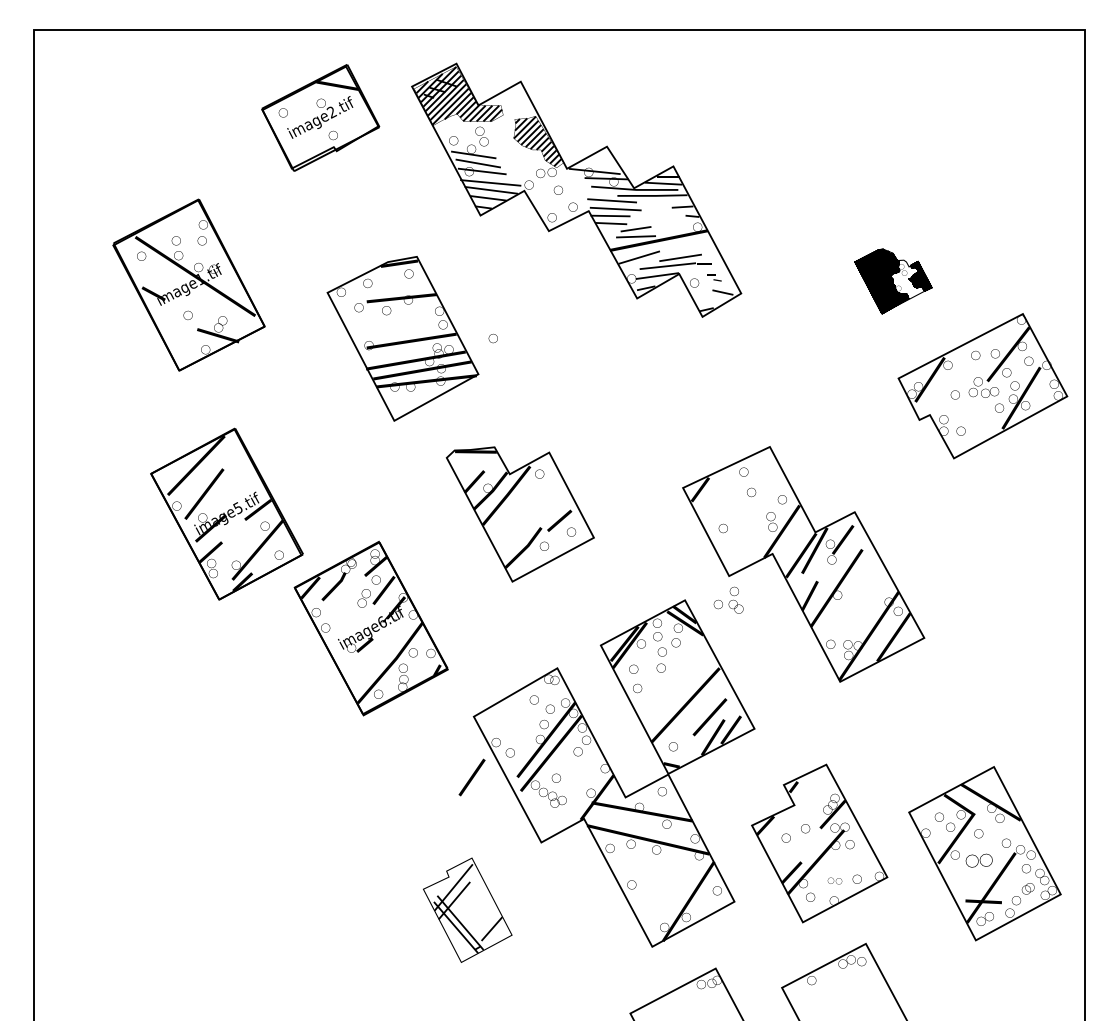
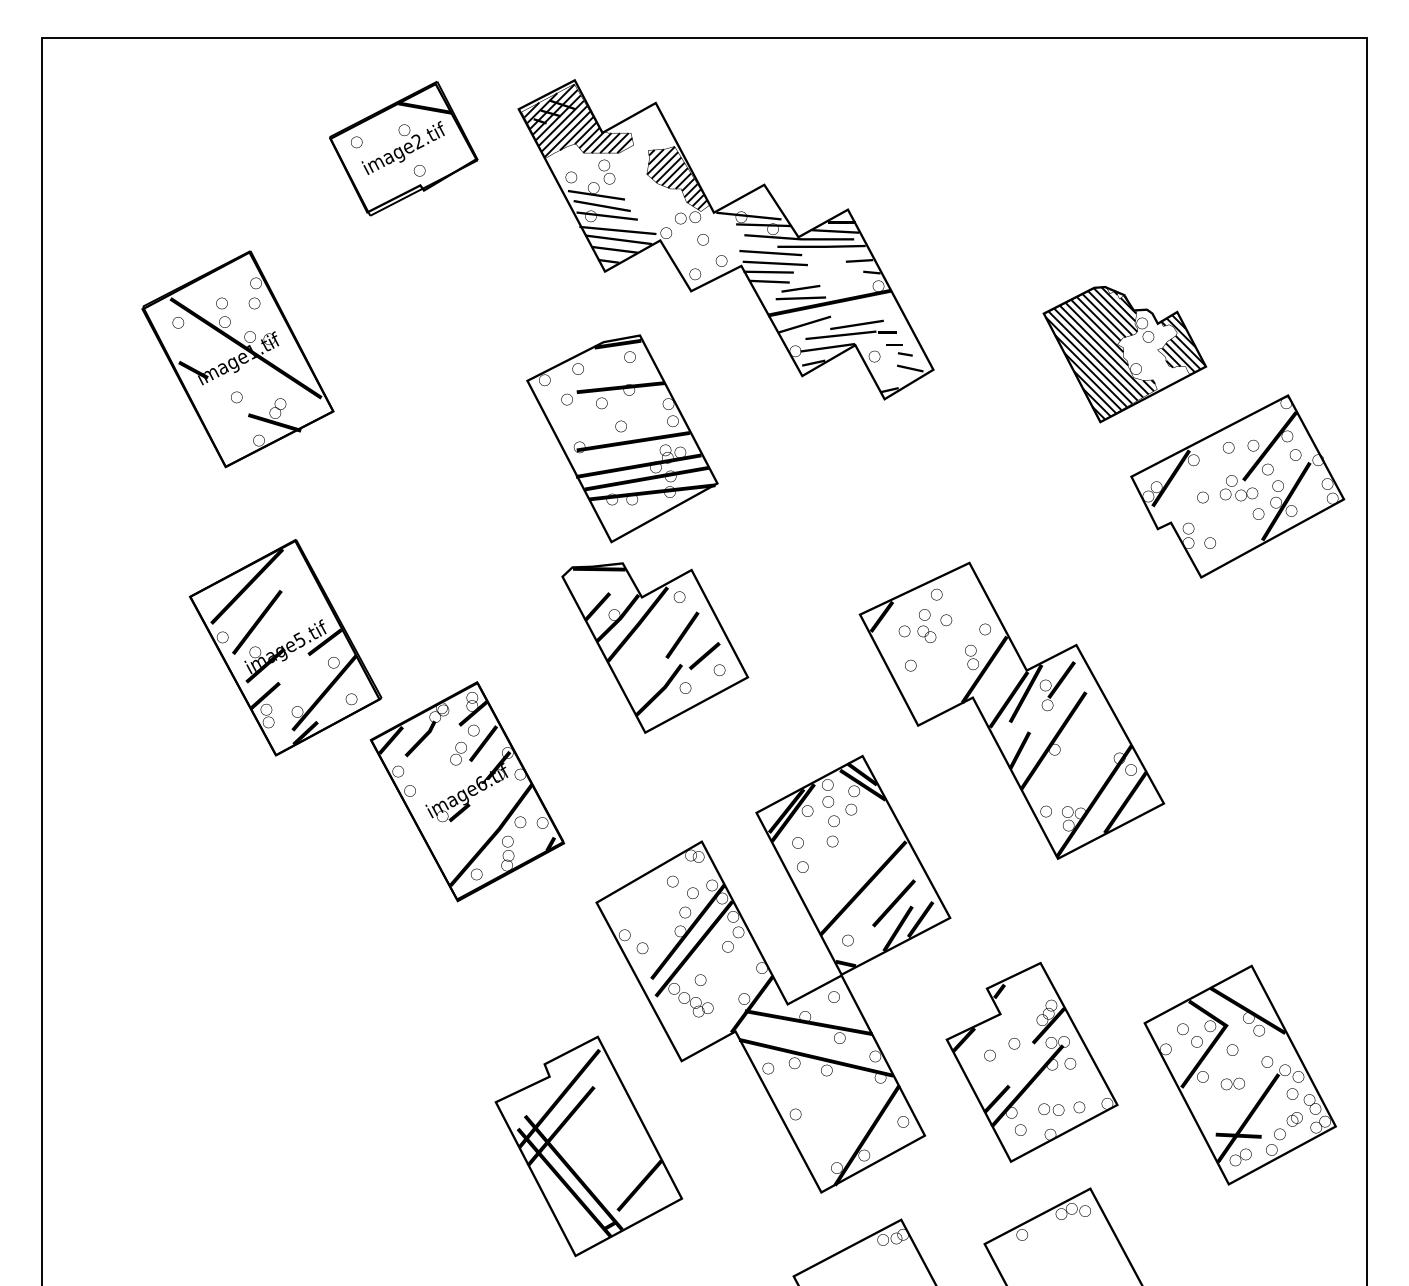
part: (714, 278) -> (899, 350), size x1.43
part: (893, 281) -> (1124, 354), size x1.67
part: (403, 338) -> (622, 438), moved
part: (728, 599) -> (917, 625), moved
line: (472, 776) -> (682, 634), moved
part: (978, 860) -> (1232, 1083), size x0.71
part: (835, 880) -> (1051, 1109), size x1.43
part: (467, 910) -> (588, 1146), size x1.67

